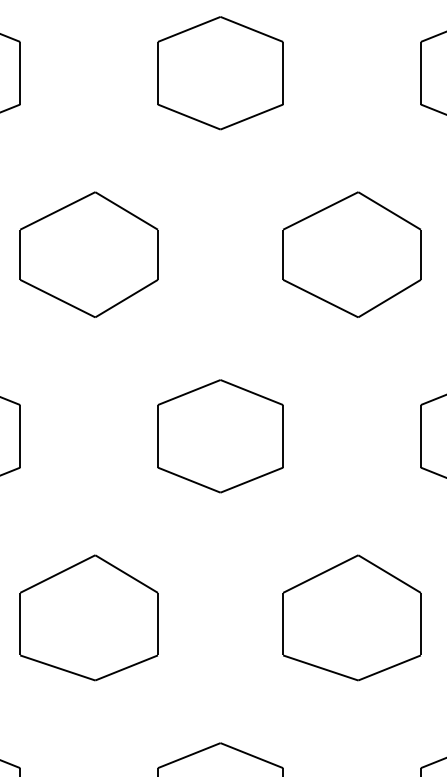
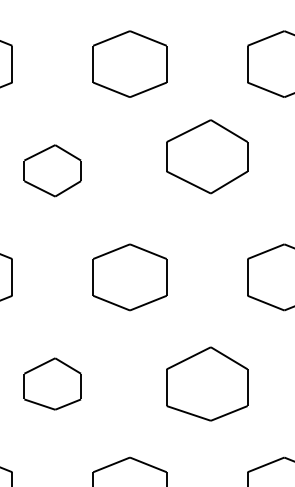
part: (88, 254) -> (52, 170), size x0.7
part: (352, 254) -> (207, 156), moved
part: (88, 616) -> (52, 383), size x0.7

